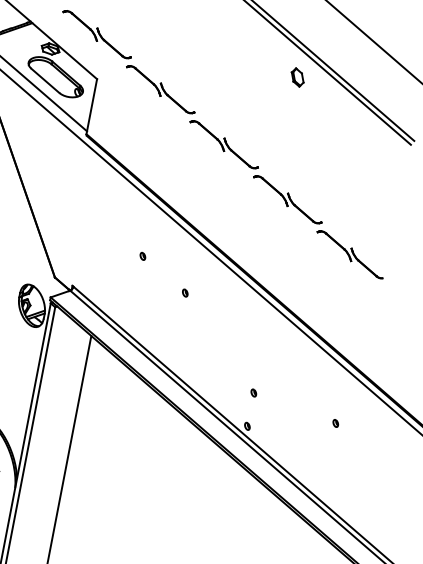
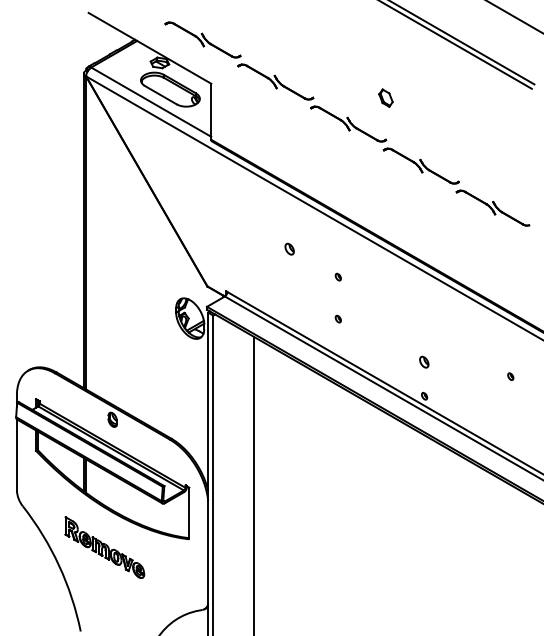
part: (297, 76) -> (385, 97), moved
part: (142, 255) -> (289, 248), size x1.6
part: (176, 333) -> (337, 318), added
part: (253, 393) -> (424, 362), size x1.6

